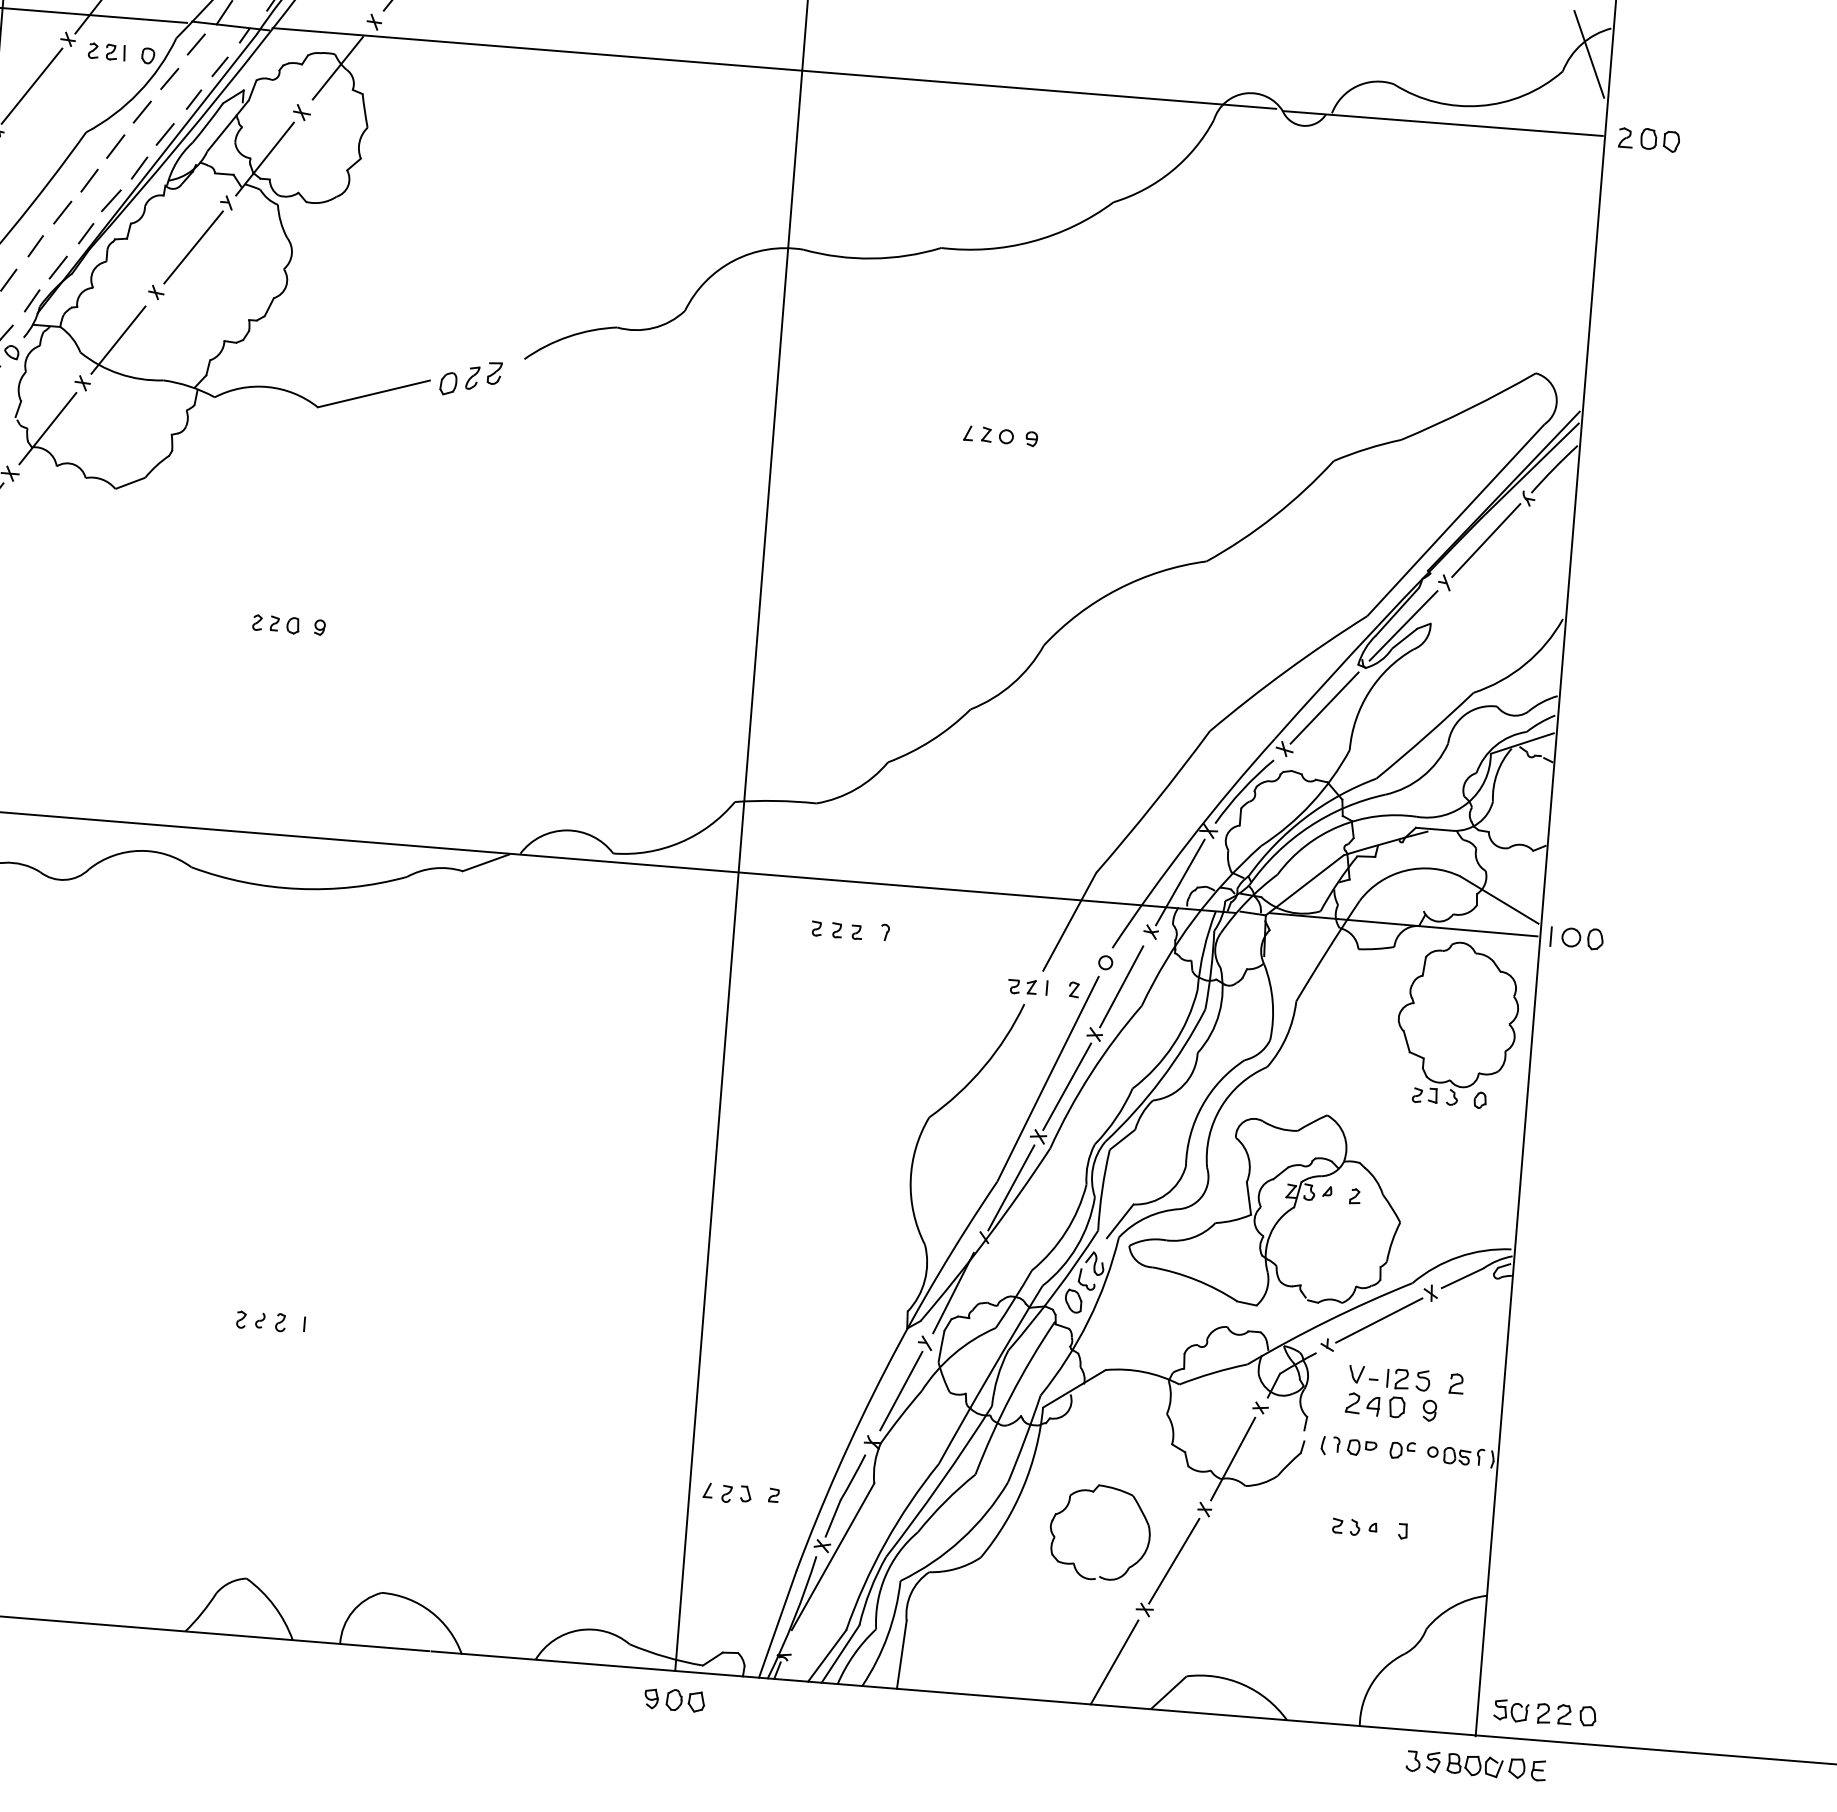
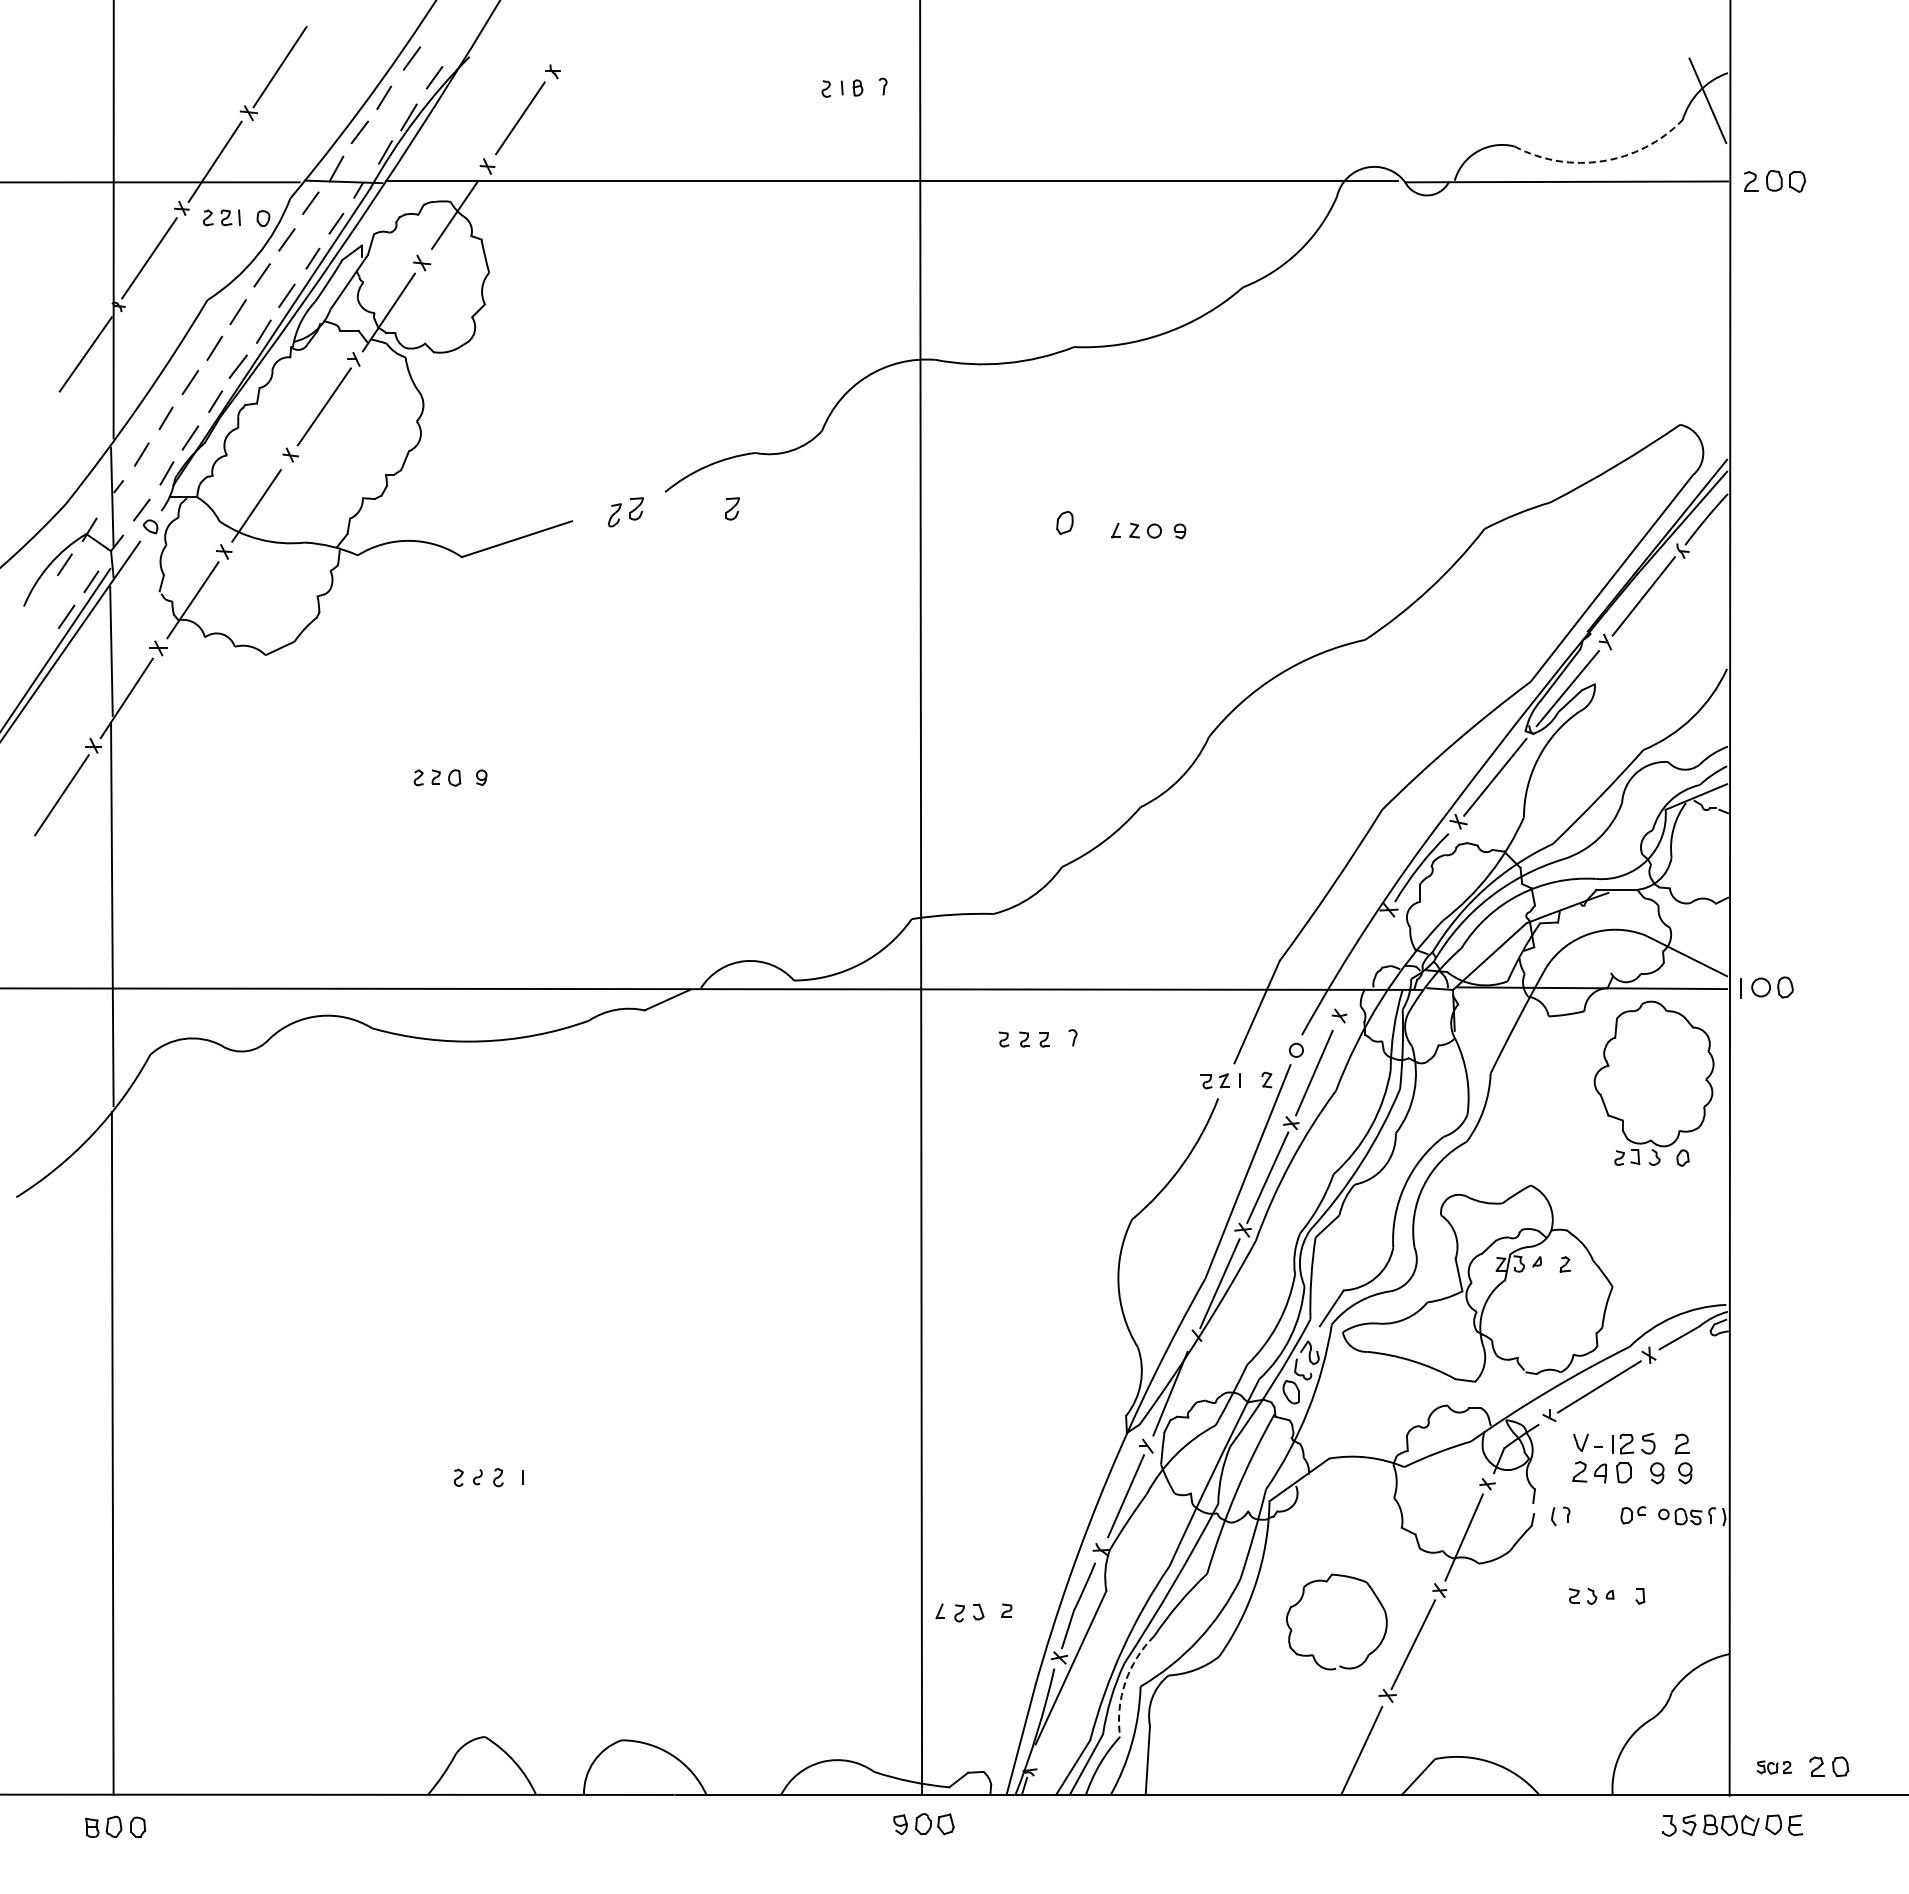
arc: (1480, 106) -> (1603, 161), solid -> dashed
part: (589, 380) -> (732, 508), added
part: (448, 383) -> (1064, 522), moved
line: (1180, 882) -> (1364, 963), removed
part: (1457, 1413) -> (1685, 1473), added
part: (1362, 1448) -> (1592, 1516), removed
arc: (885, 1575) -> (1125, 1682), solid -> dashed
part: (1522, 1711) -> (1774, 1767), size x0.6

